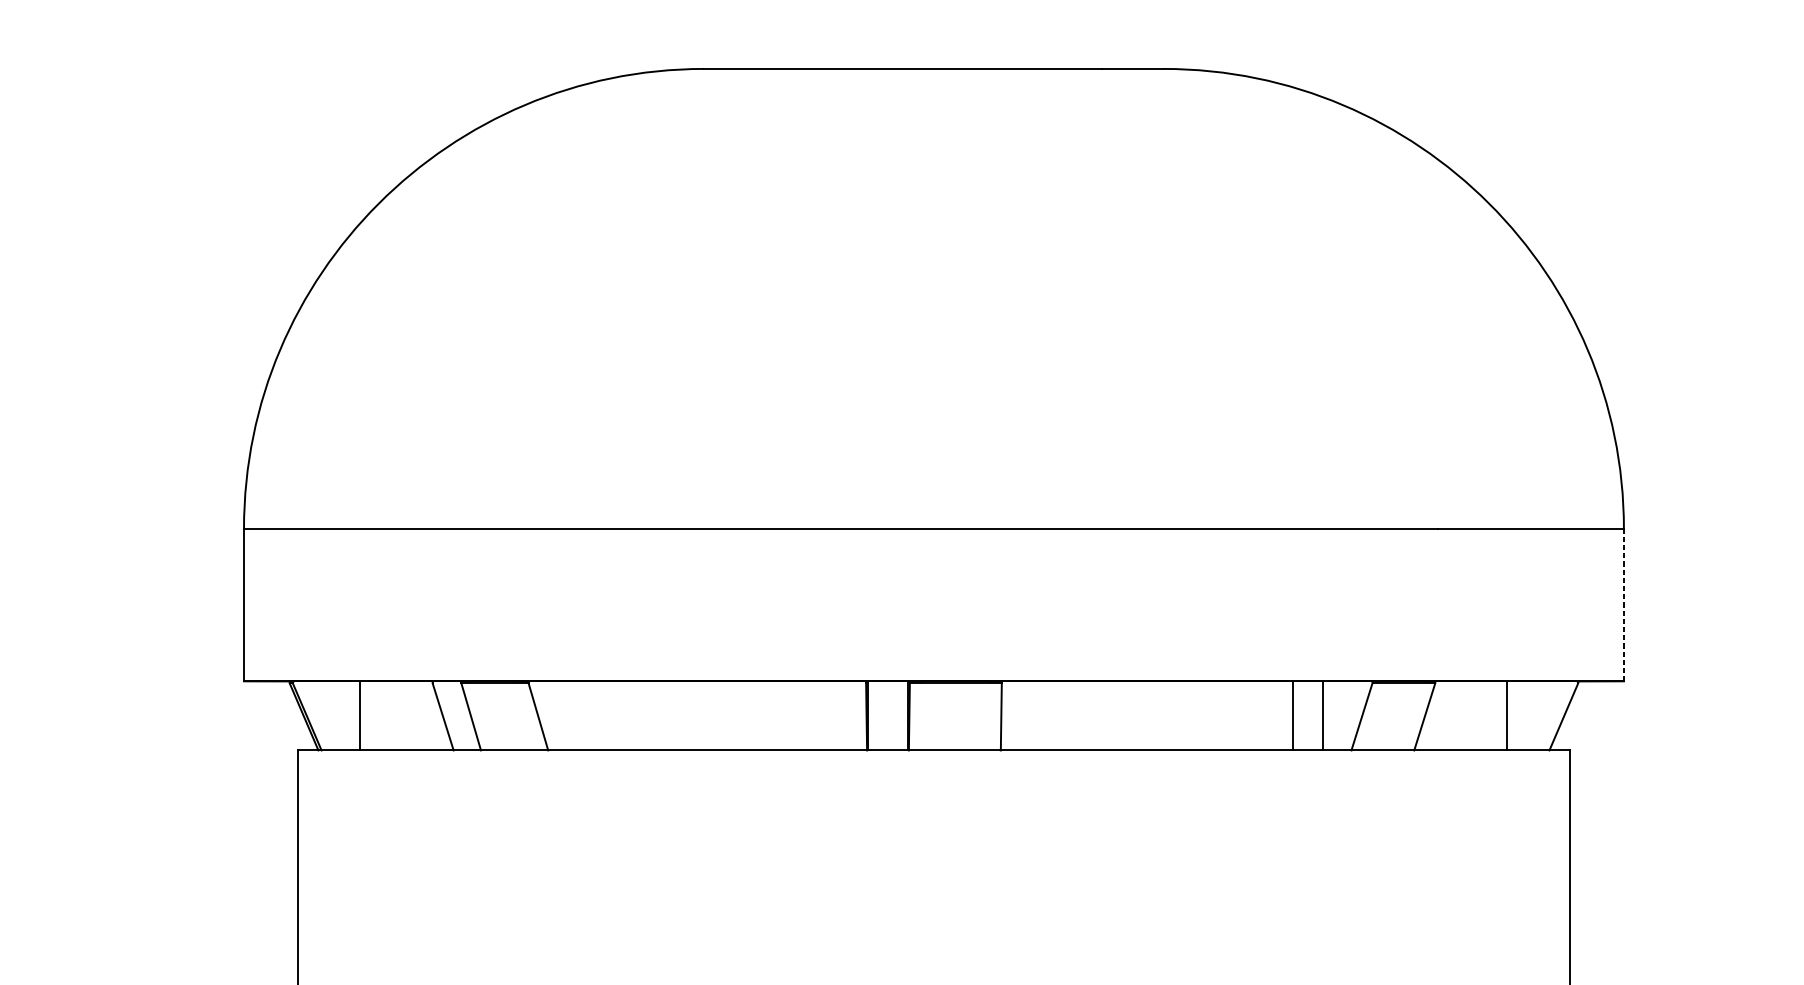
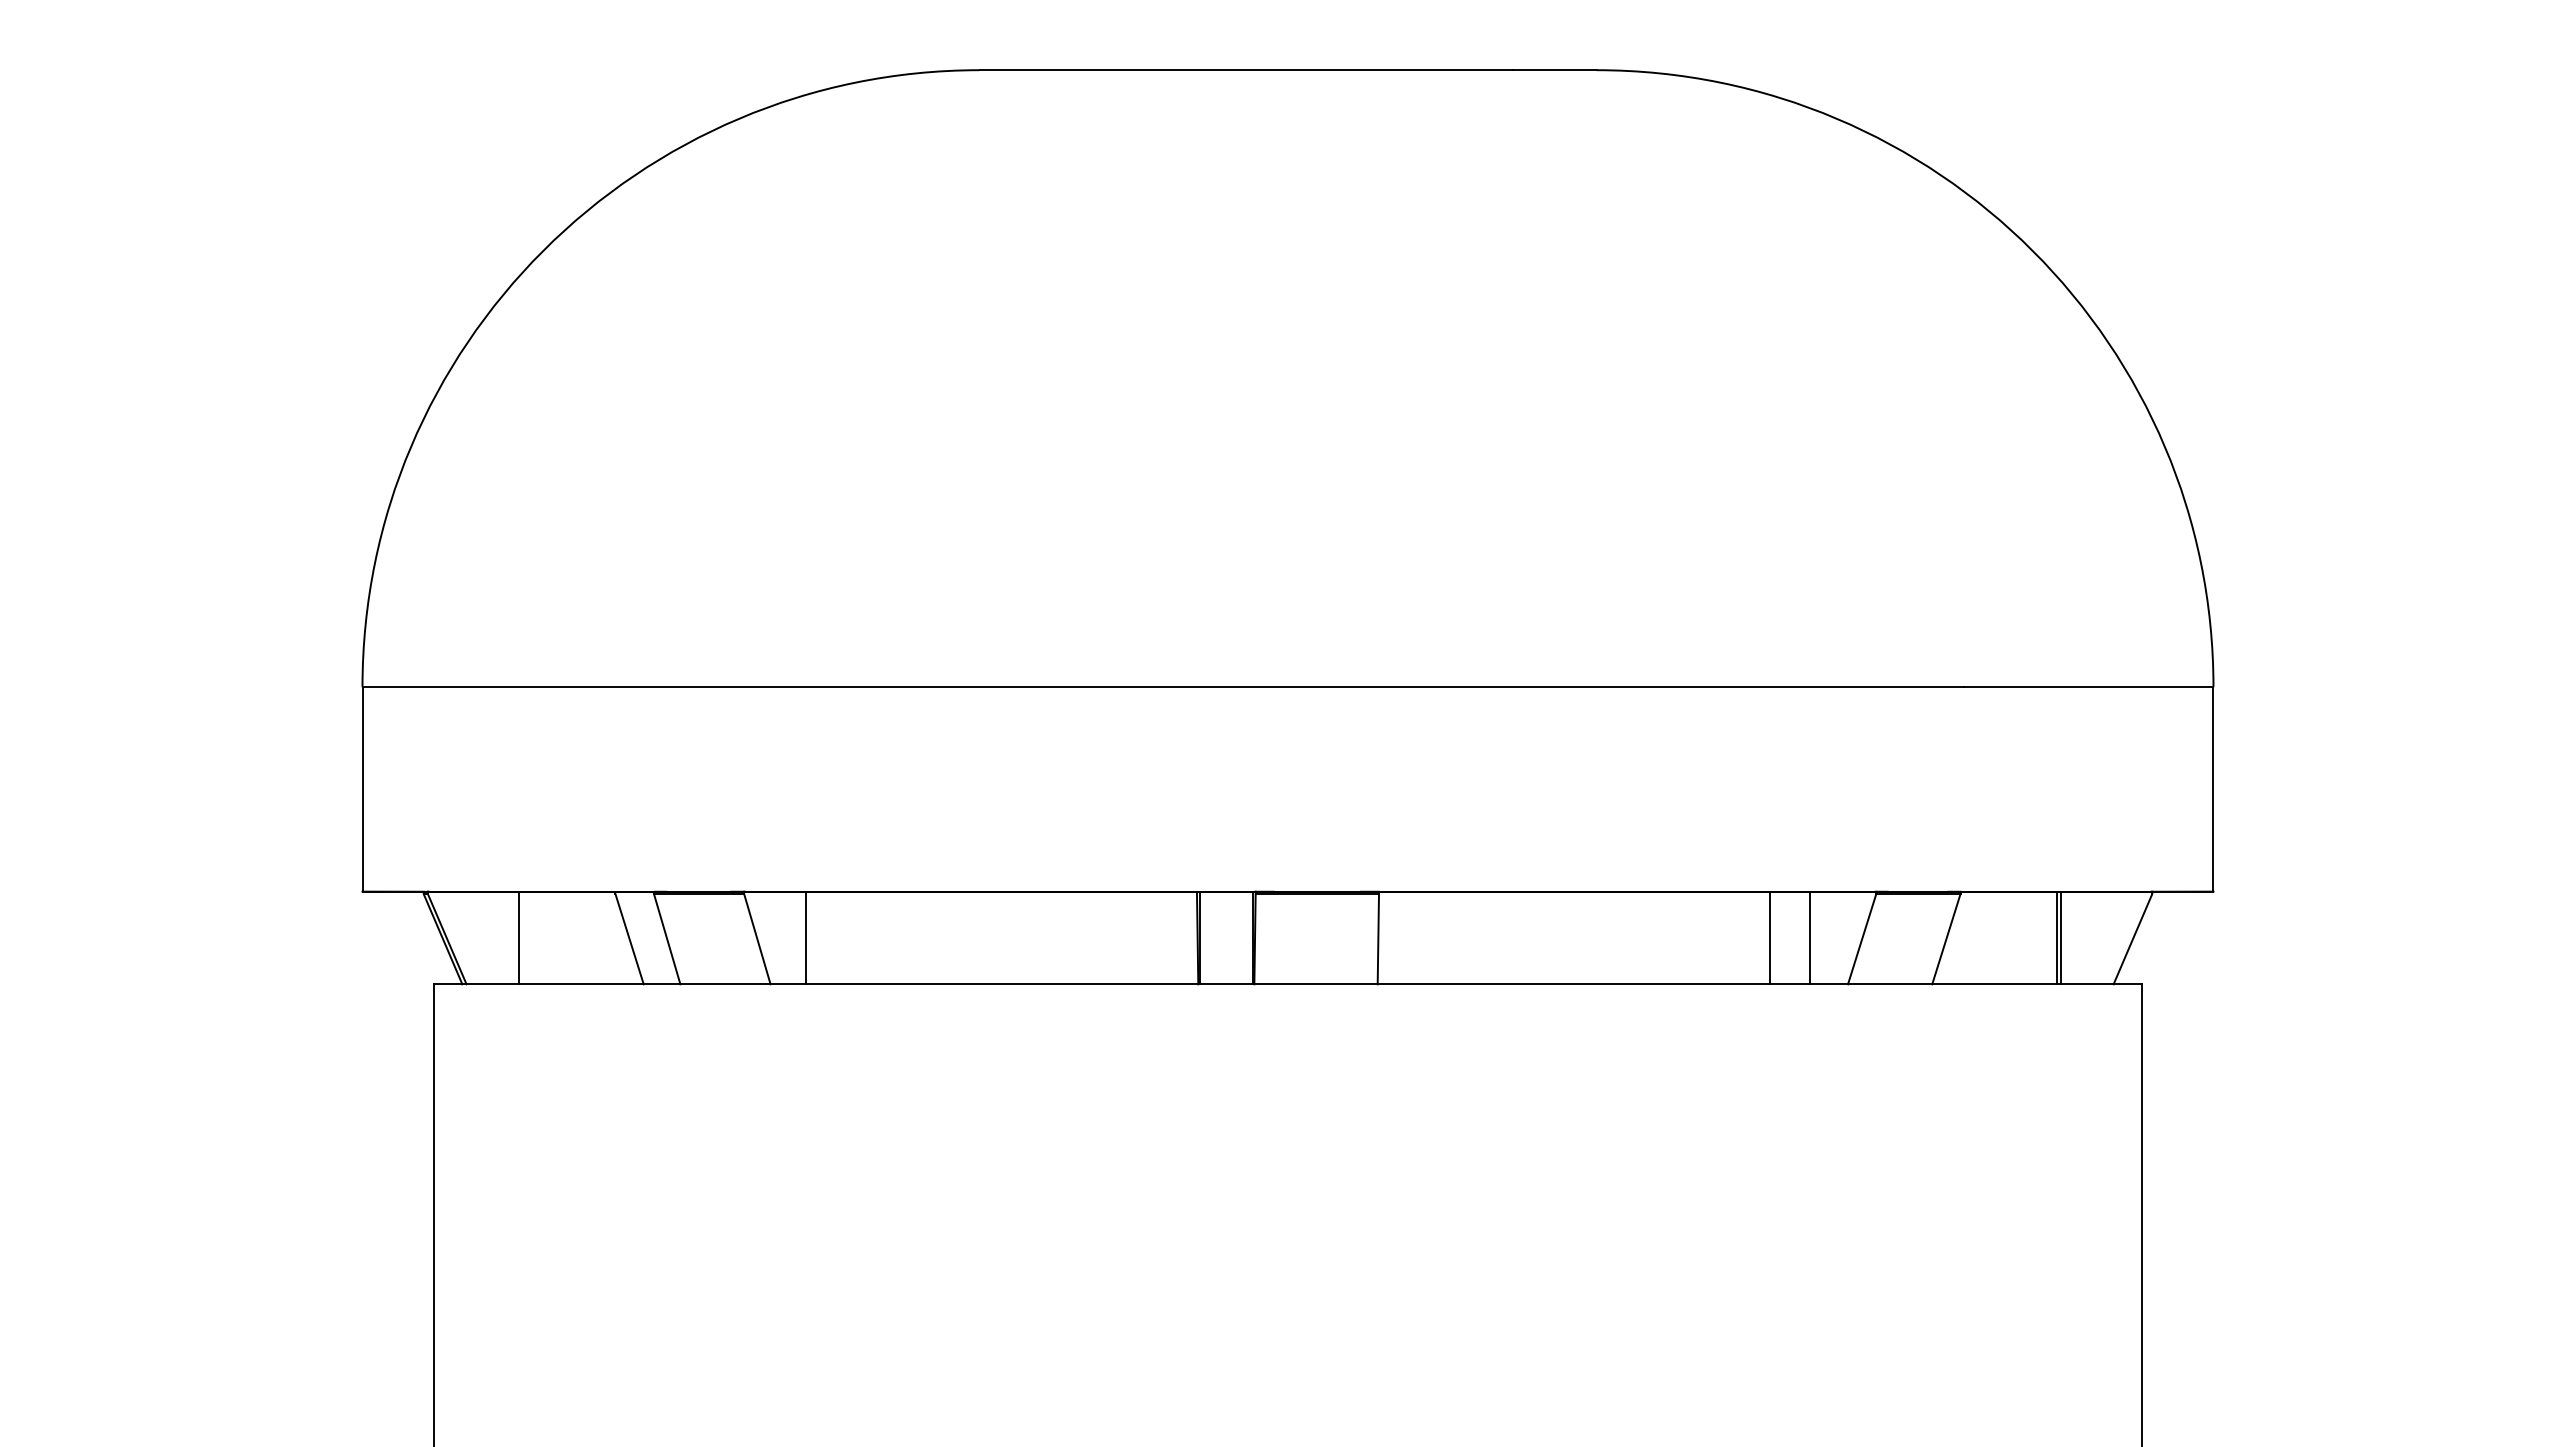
line: (1623, 604) -> (2213, 788), dashed -> solid
line: (575, 715) -> (806, 937), added
line: (1510, 715) -> (2061, 937), added

